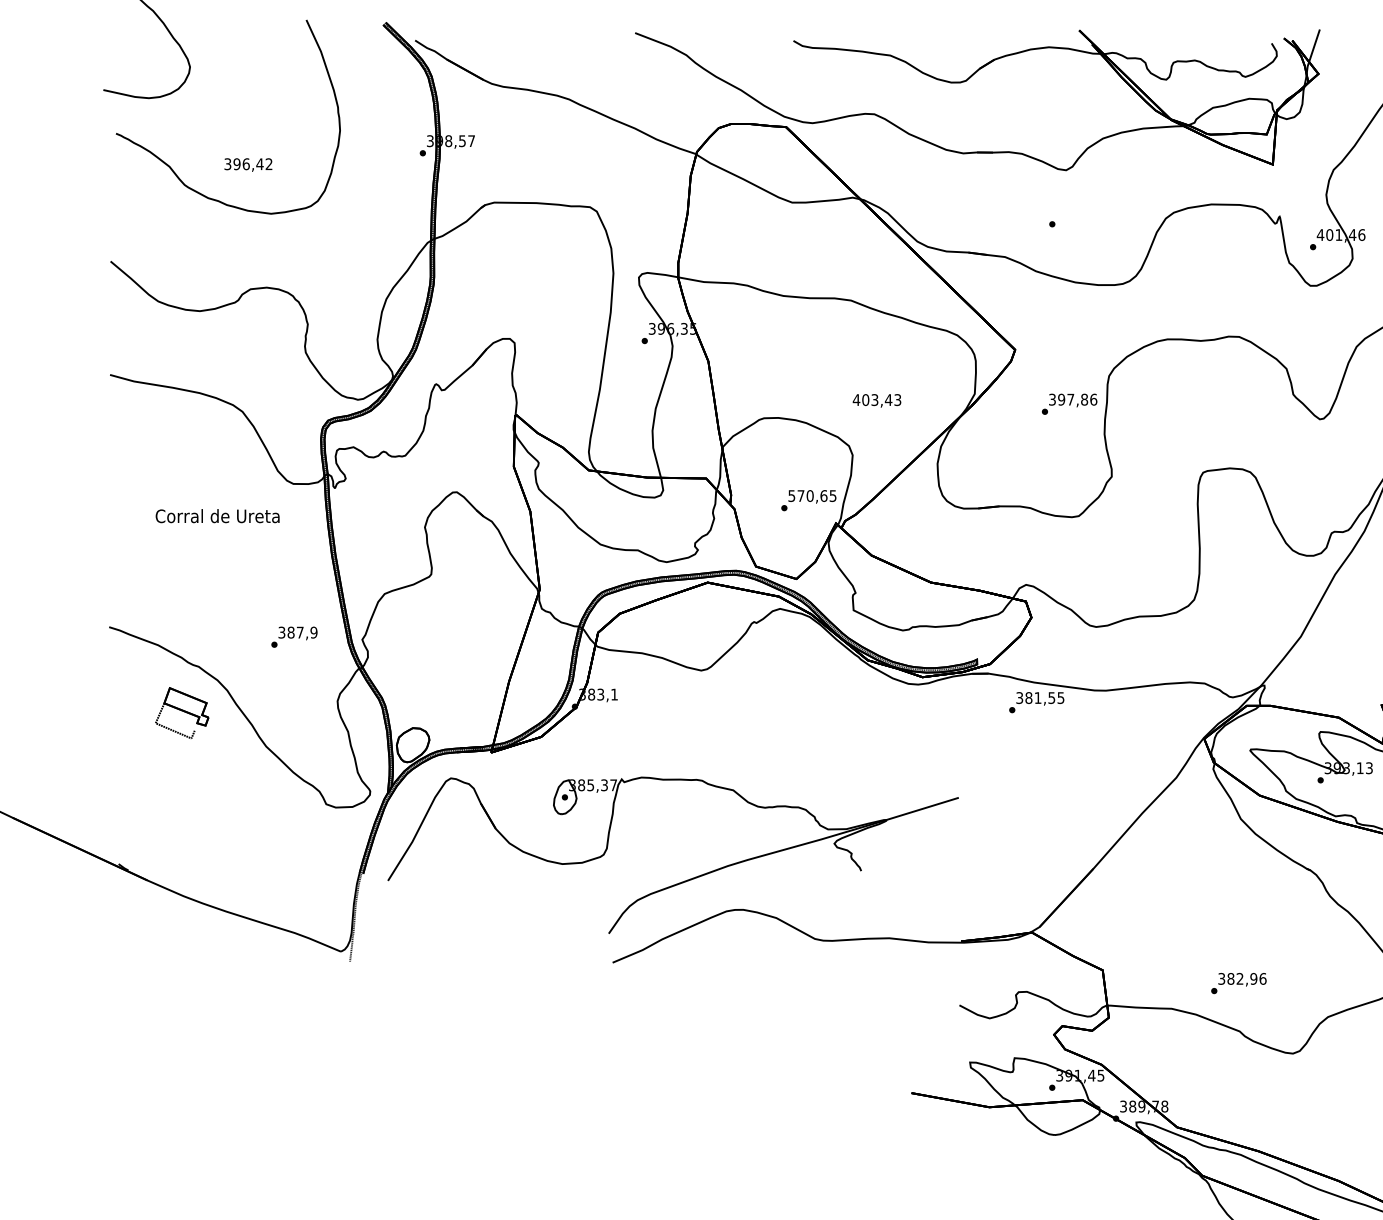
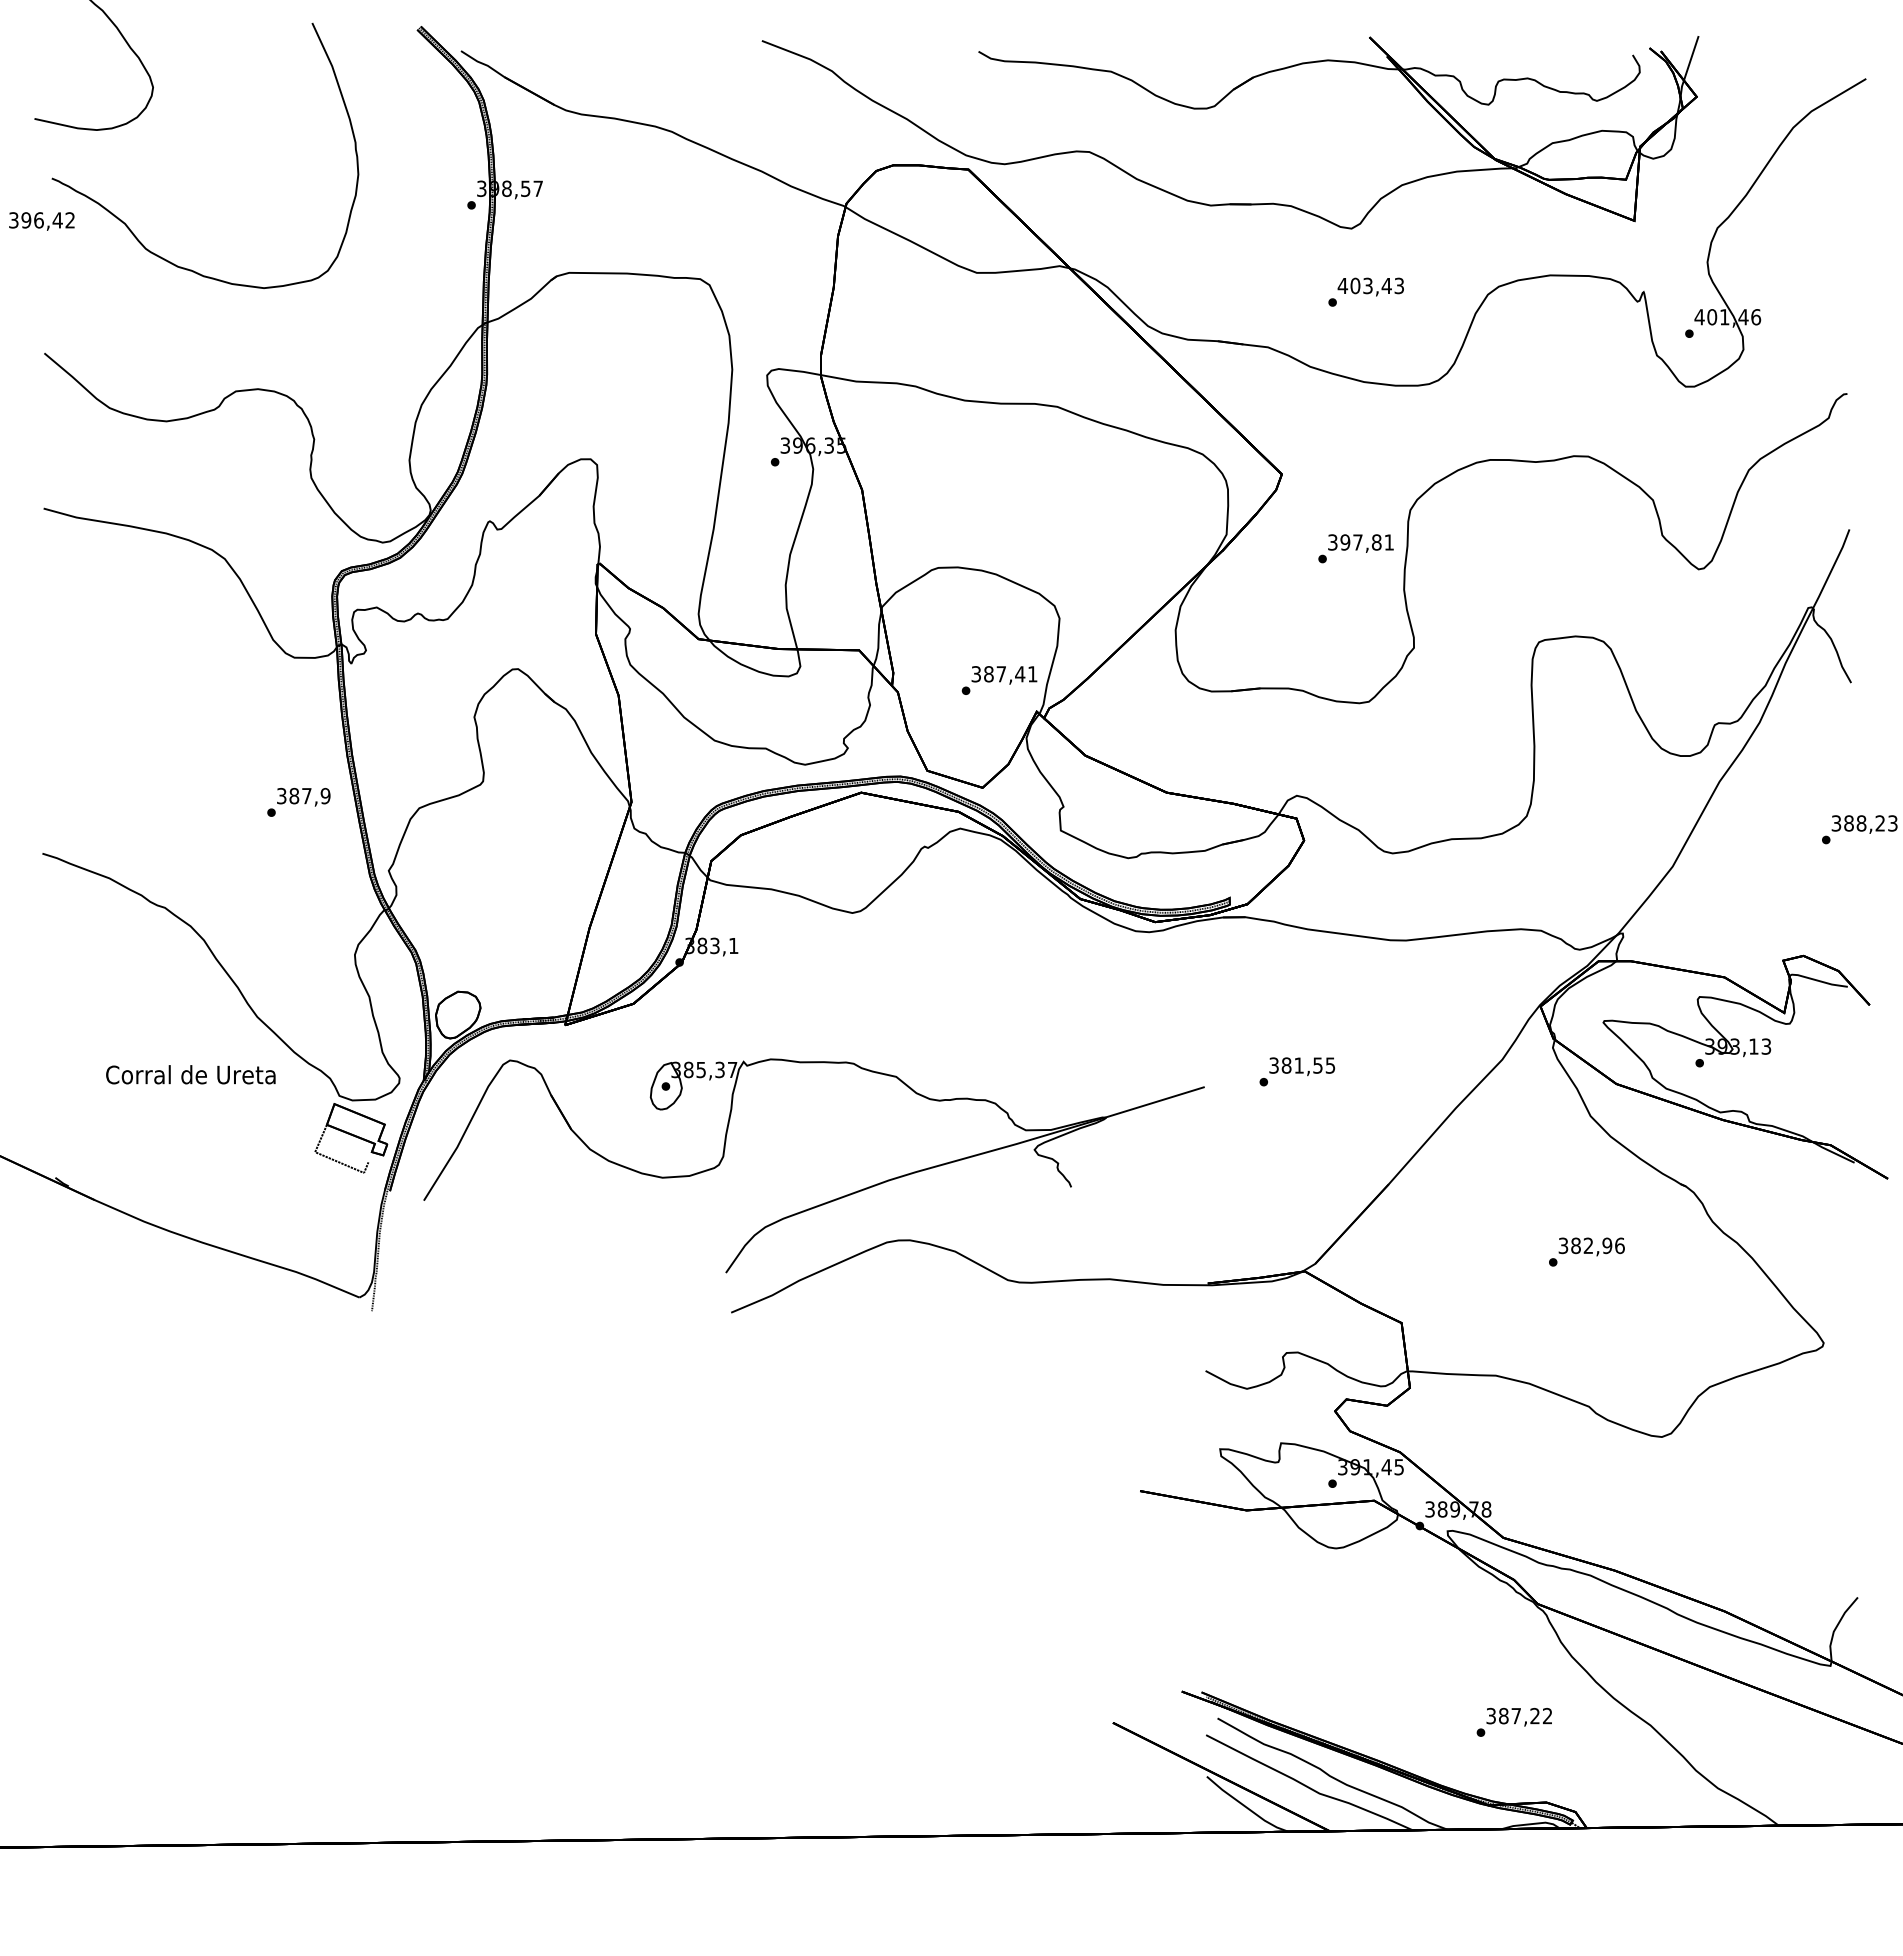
text: (248, 165) -> (41, 221), moved
text: (1093, 399) -> (1389, 542), 397,86 -> 397,81
text: (876, 400) -> (1370, 286), moved
text: (812, 496) -> (1004, 674), 570,65 -> 387,41
text: (217, 515) -> (190, 1074), moved
text: (294, 637) -> (298, 802), moved
text: (1036, 702) -> (1297, 1071), moved
part: (182, 713) -> (351, 1138), moved
text: (1238, 983) -> (1586, 1251), moved

